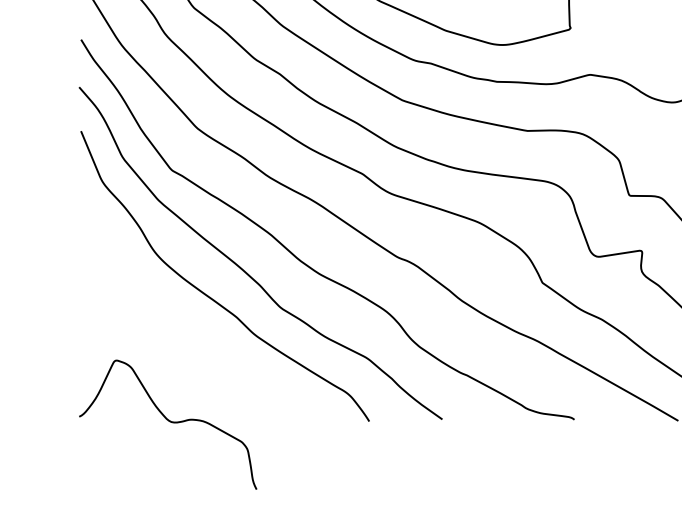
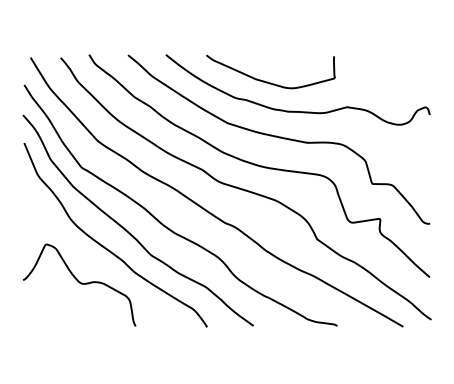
curve: (168, 421) -> (79, 283), moved

